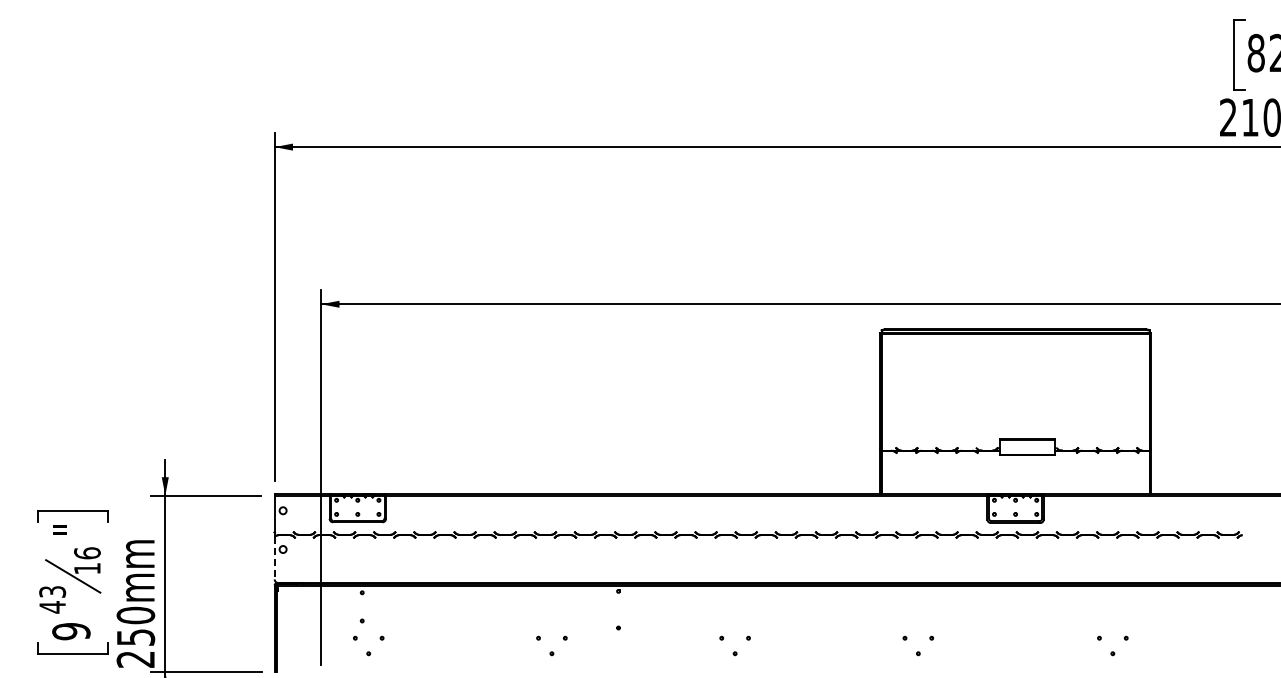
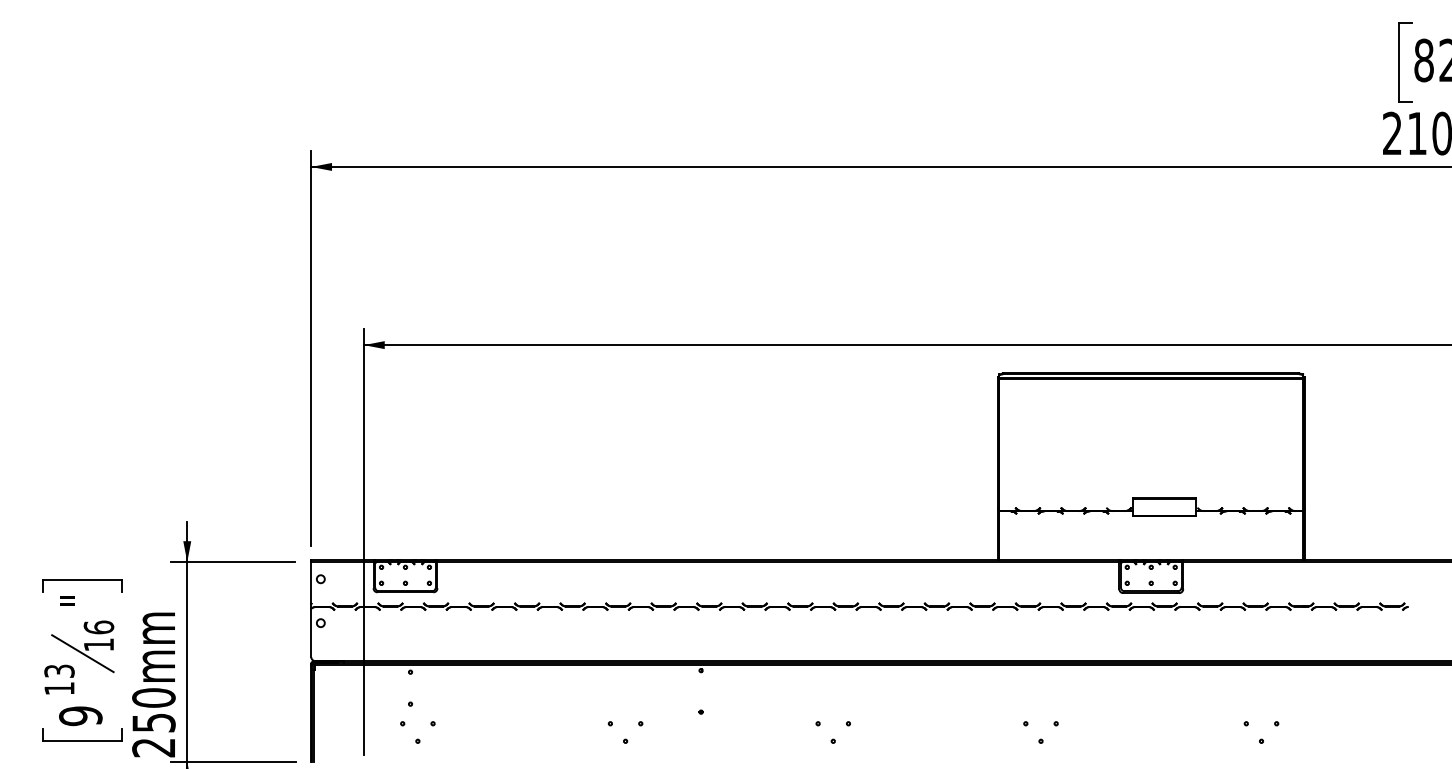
line: (274, 558) -> (311, 633), dashed -> solid
text: (52, 607) -> (59, 688), 43 -> 13

